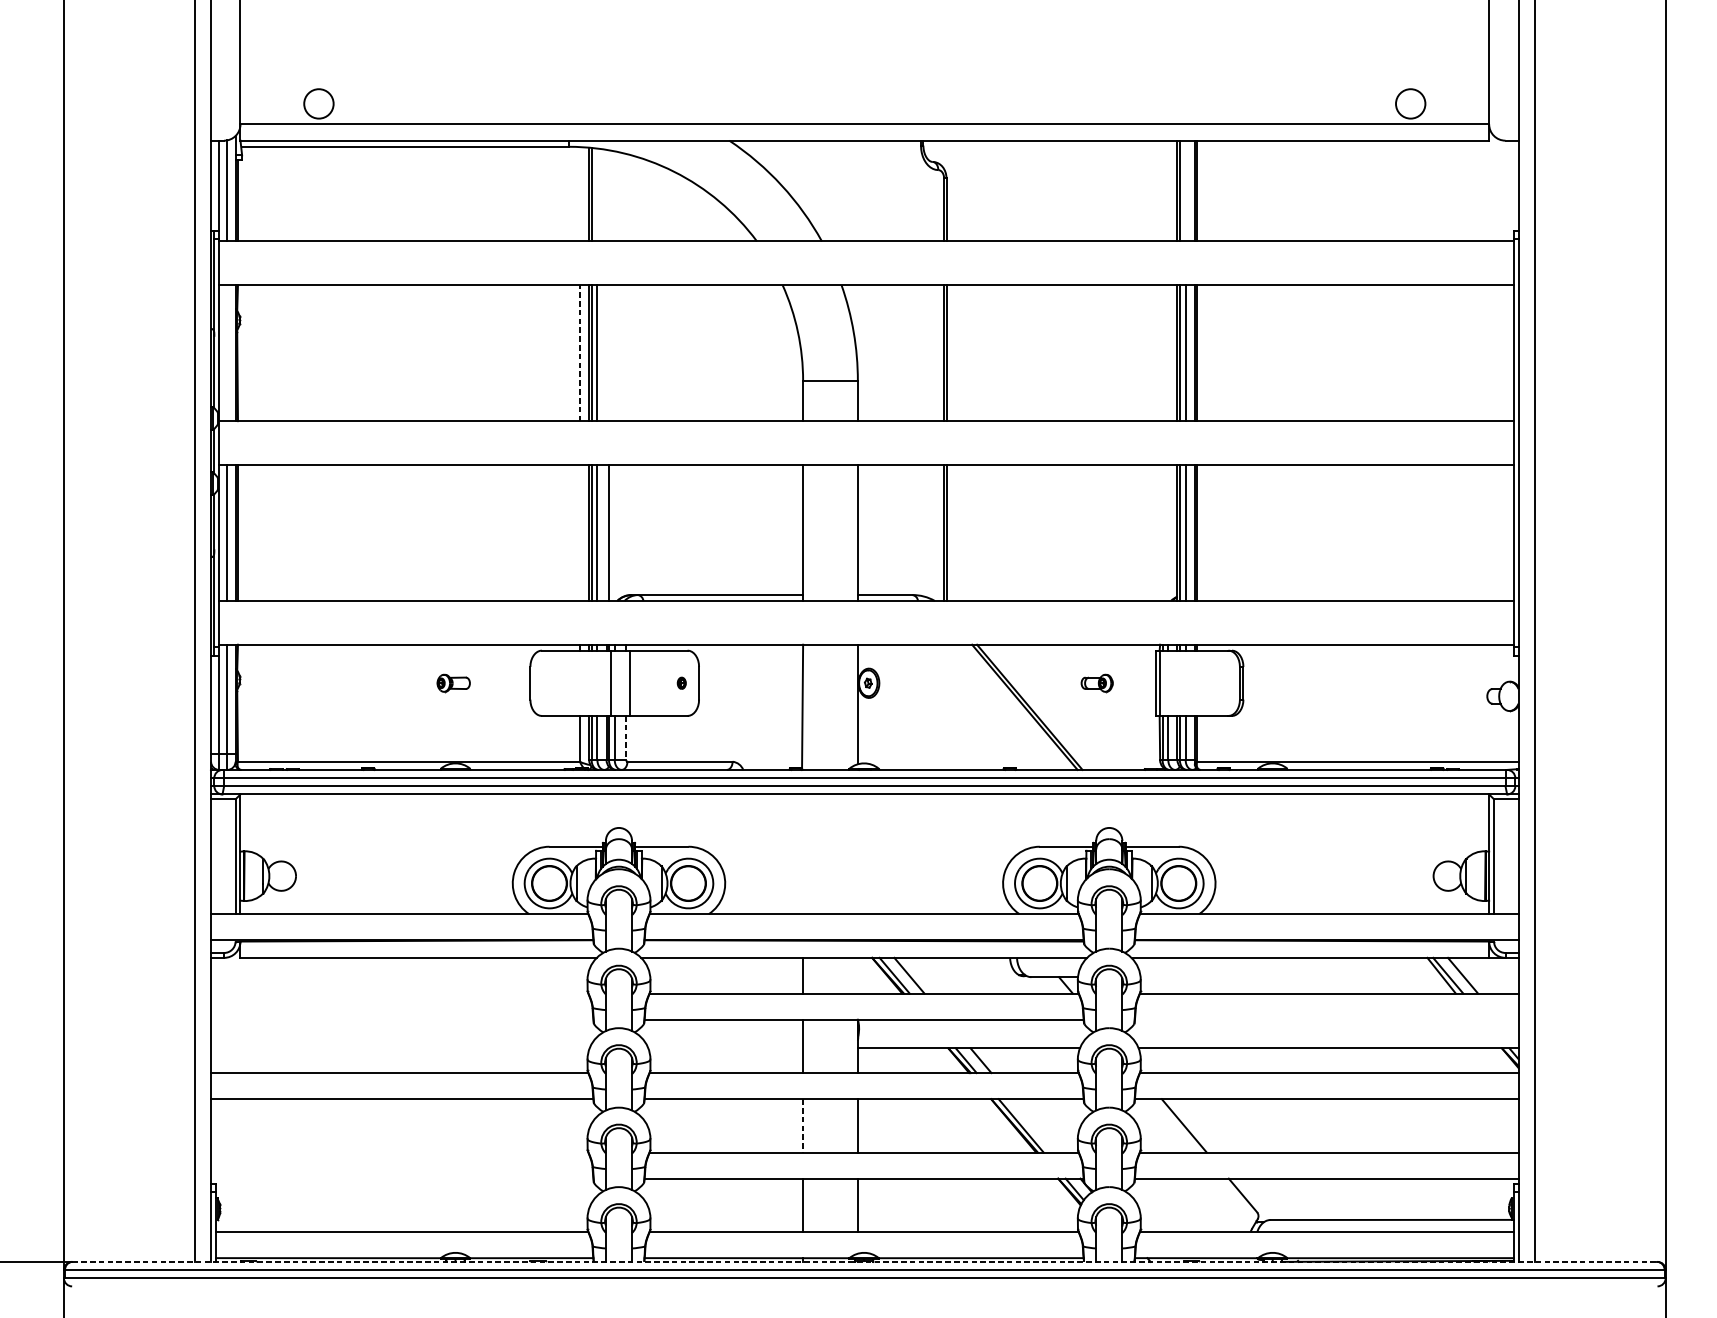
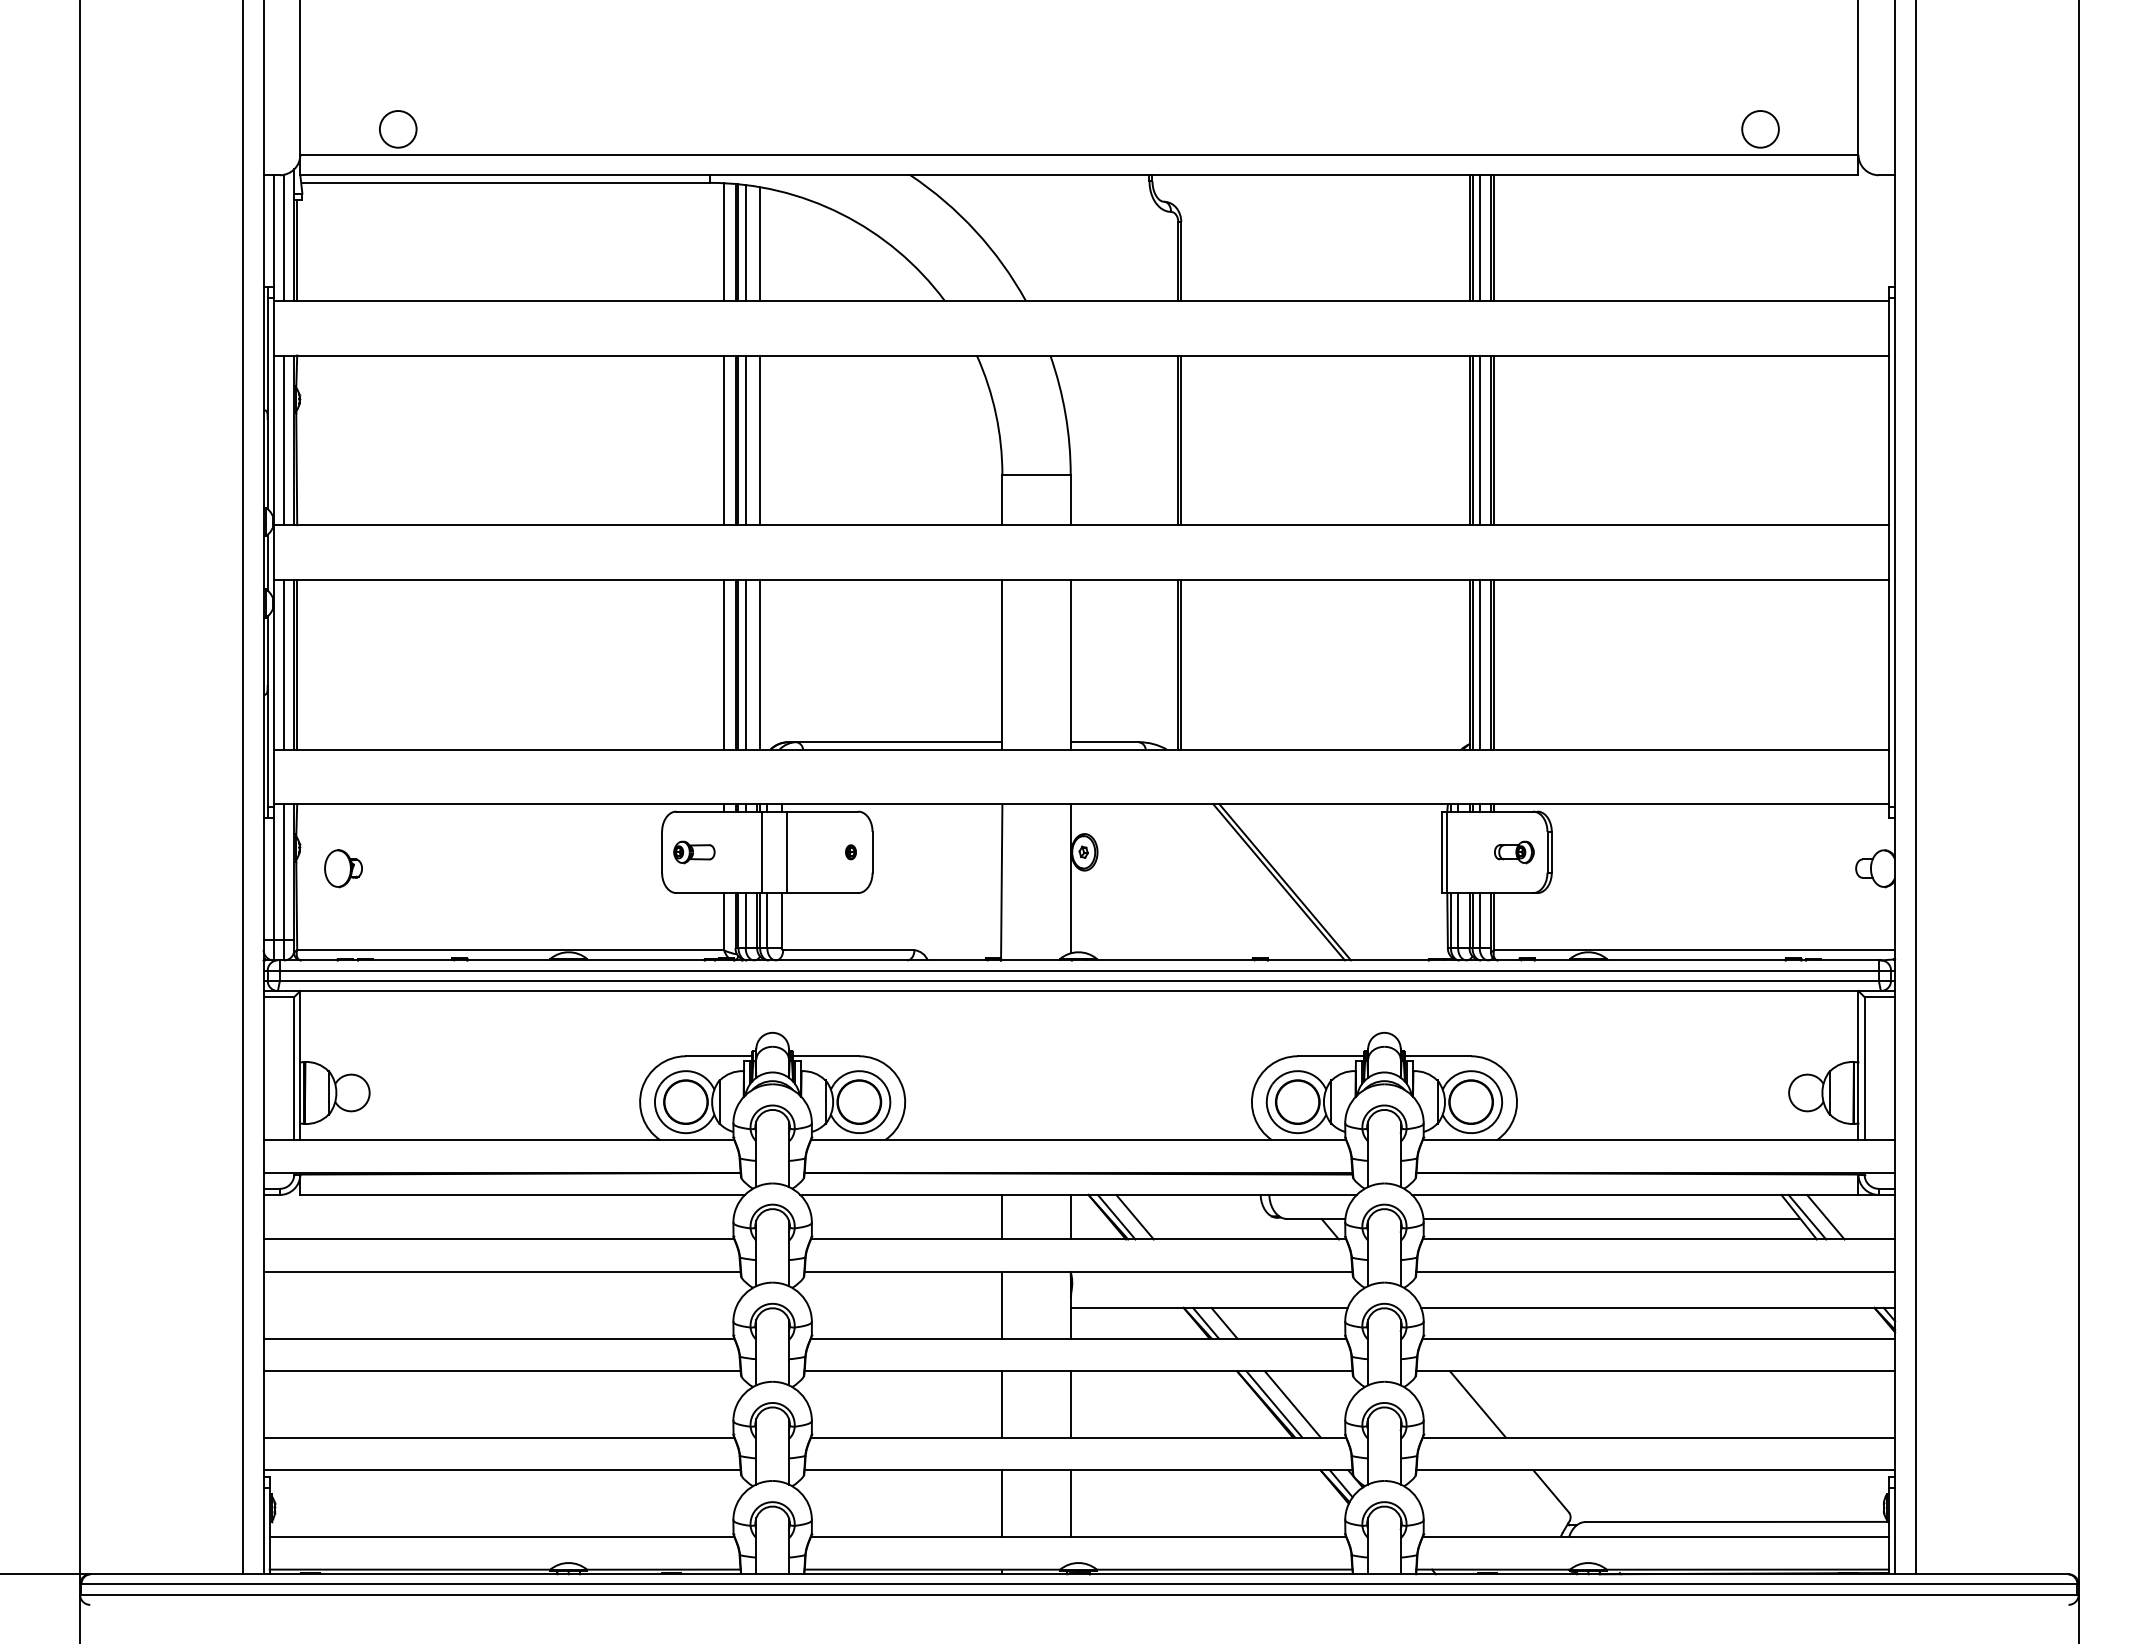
line: (1185, 190) -> (1479, 237), added
line: (580, 193) -> (724, 241), added
line: (597, 194) -> (745, 242), added
line: (609, 195) -> (760, 243), added
line: (227, 353) -> (284, 440), added
line: (580, 353) -> (724, 440), dashed -> solid
line: (609, 353) -> (760, 440), added
line: (580, 532) -> (724, 664), added
part: (453, 683) -> (694, 852), moved
part: (1097, 683) -> (1514, 852), moved
part: (275, 696) -> (343, 868), added
line: (626, 737) -> (781, 920), dashed -> solid
line: (857, 975) -> (1070, 1216), added
line: (1291, 977) -> (1611, 1219), added
line: (399, 993) -> (498, 1239), added
line: (401, 1020) -> (501, 1272), added
line: (1326, 1020) -> (1655, 1272), added
line: (1035, 1125) -> (1292, 1404), added
line: (803, 1126) -> (1002, 1405), dashed -> solid
line: (399, 1152) -> (498, 1437), added
line: (401, 1178) -> (501, 1470), added
line: (864, 1262) -> (1079, 1574), dashed -> solid

